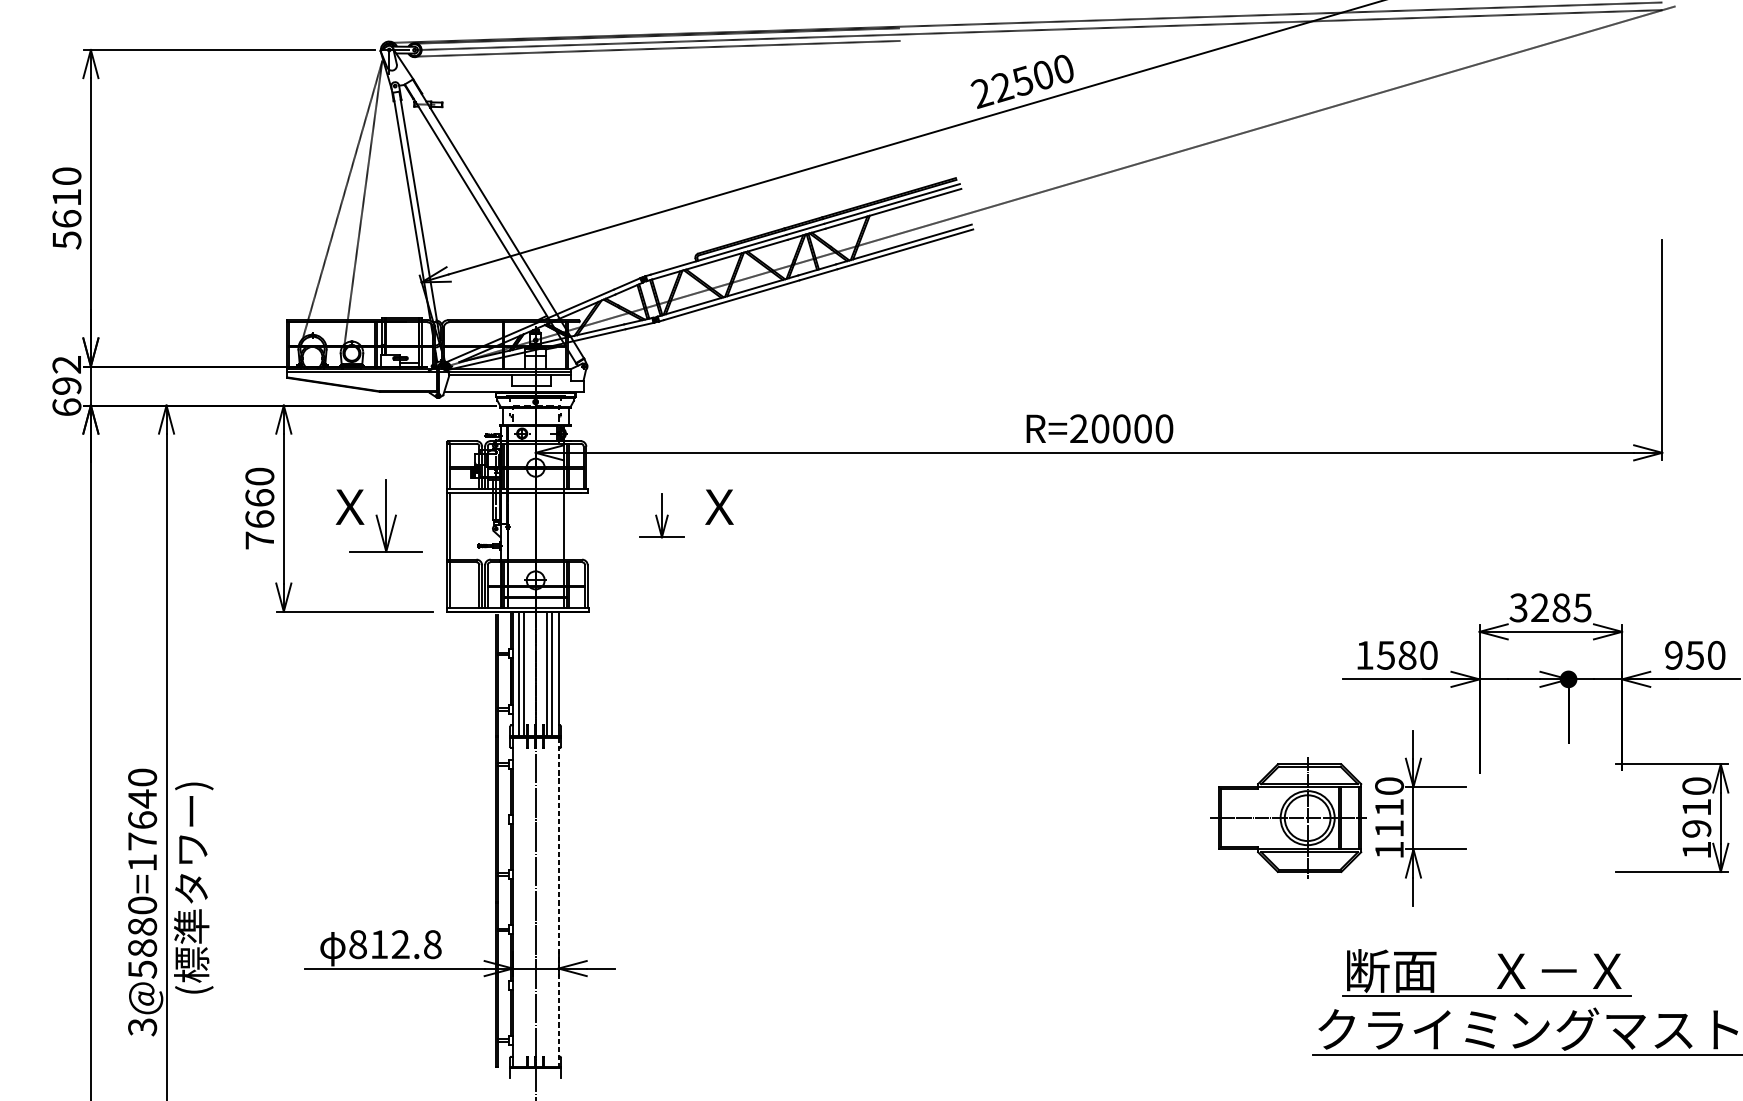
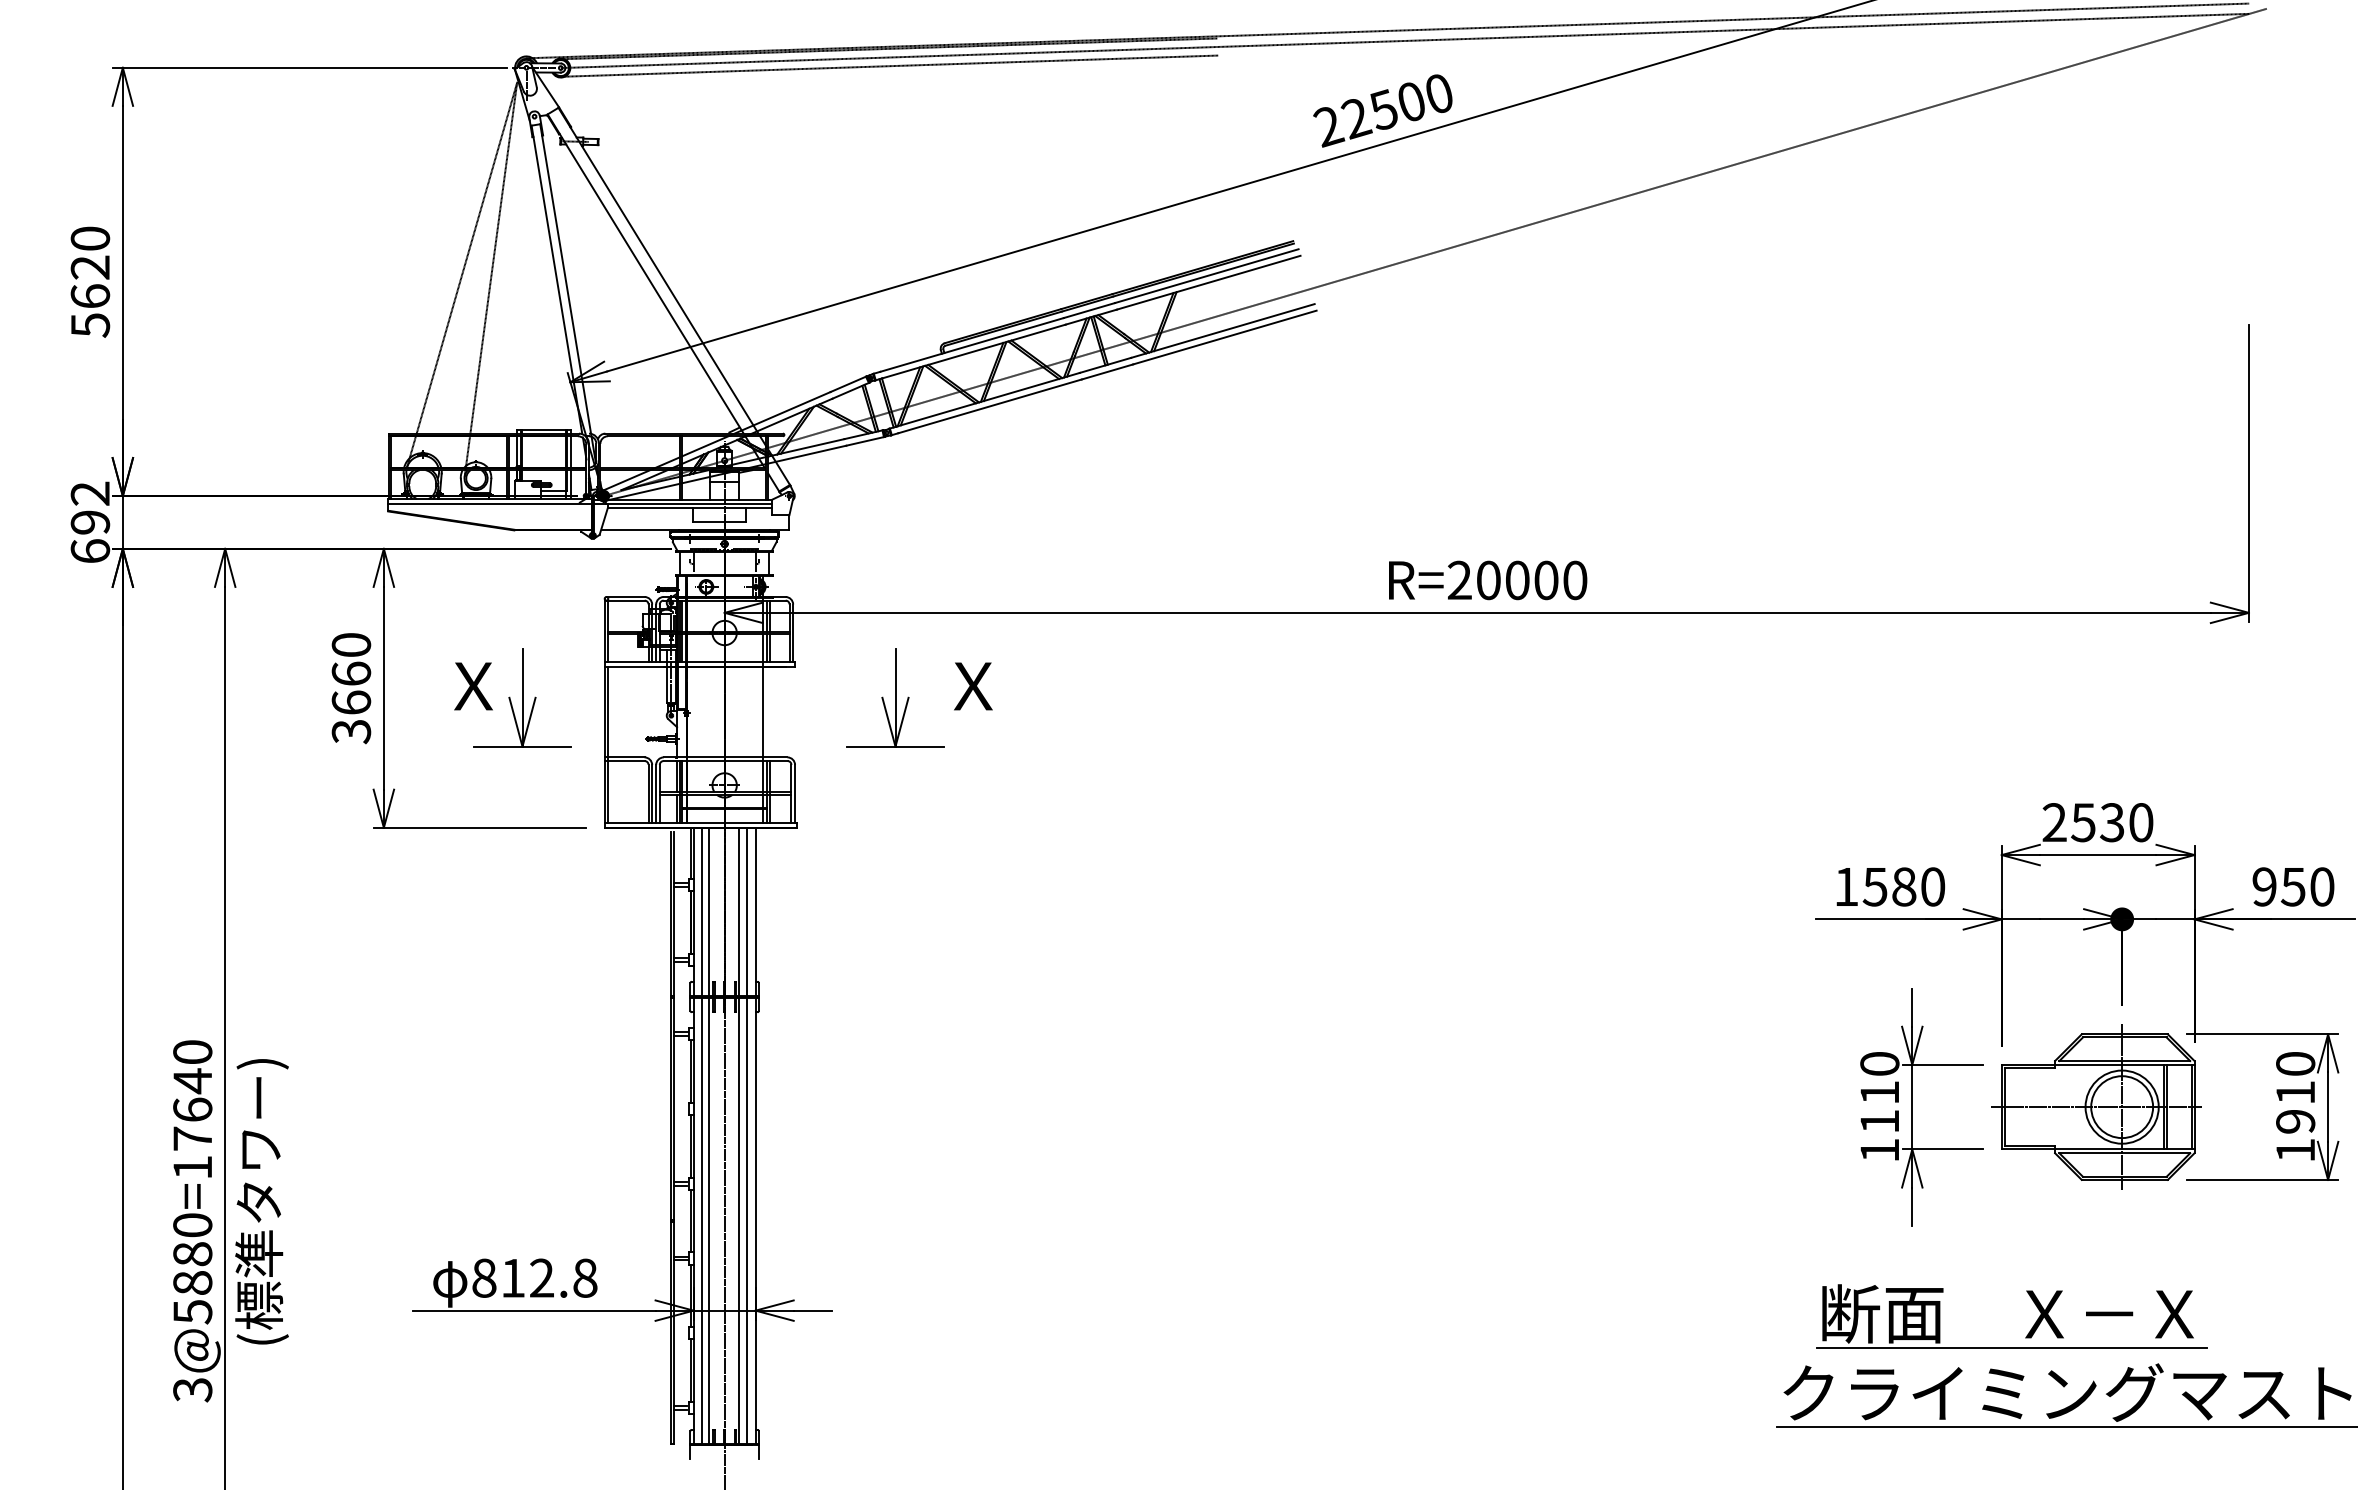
text: (66, 197) -> (89, 267), 5610 -> 5620
part: (661, 515) -> (895, 697), size x1.67
text: (259, 540) -> (351, 731), 7660 -> 3660
text: (1550, 607) -> (2097, 822), 3285 -> 2530
part: (1288, 817) -> (2096, 1106), moved
line: (519, 901) -> (702, 1220), added
line: (524, 901) -> (709, 1220), added
line: (546, 901) -> (739, 1220), added
line: (552, 901) -> (747, 1220), added
line: (558, 902) -> (755, 1221), dashed -> solid

